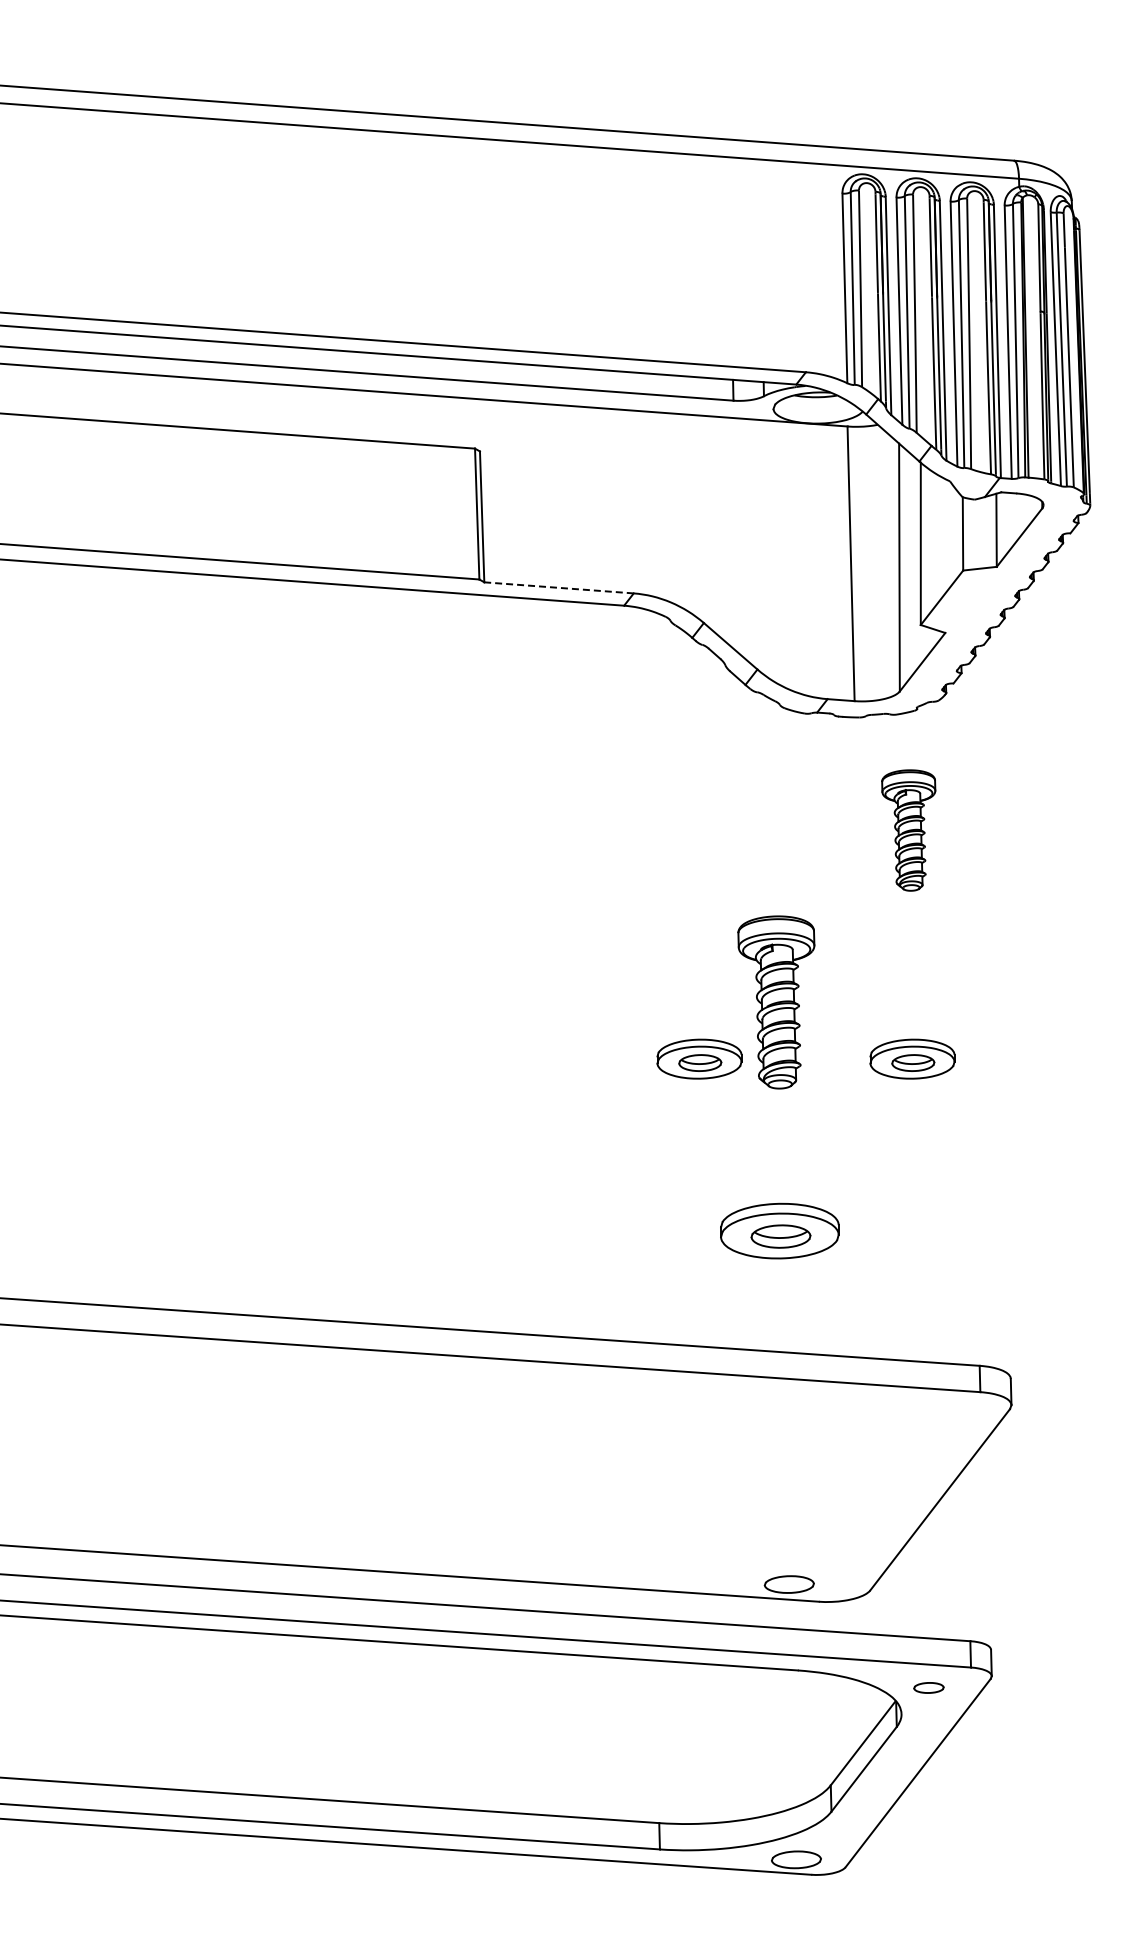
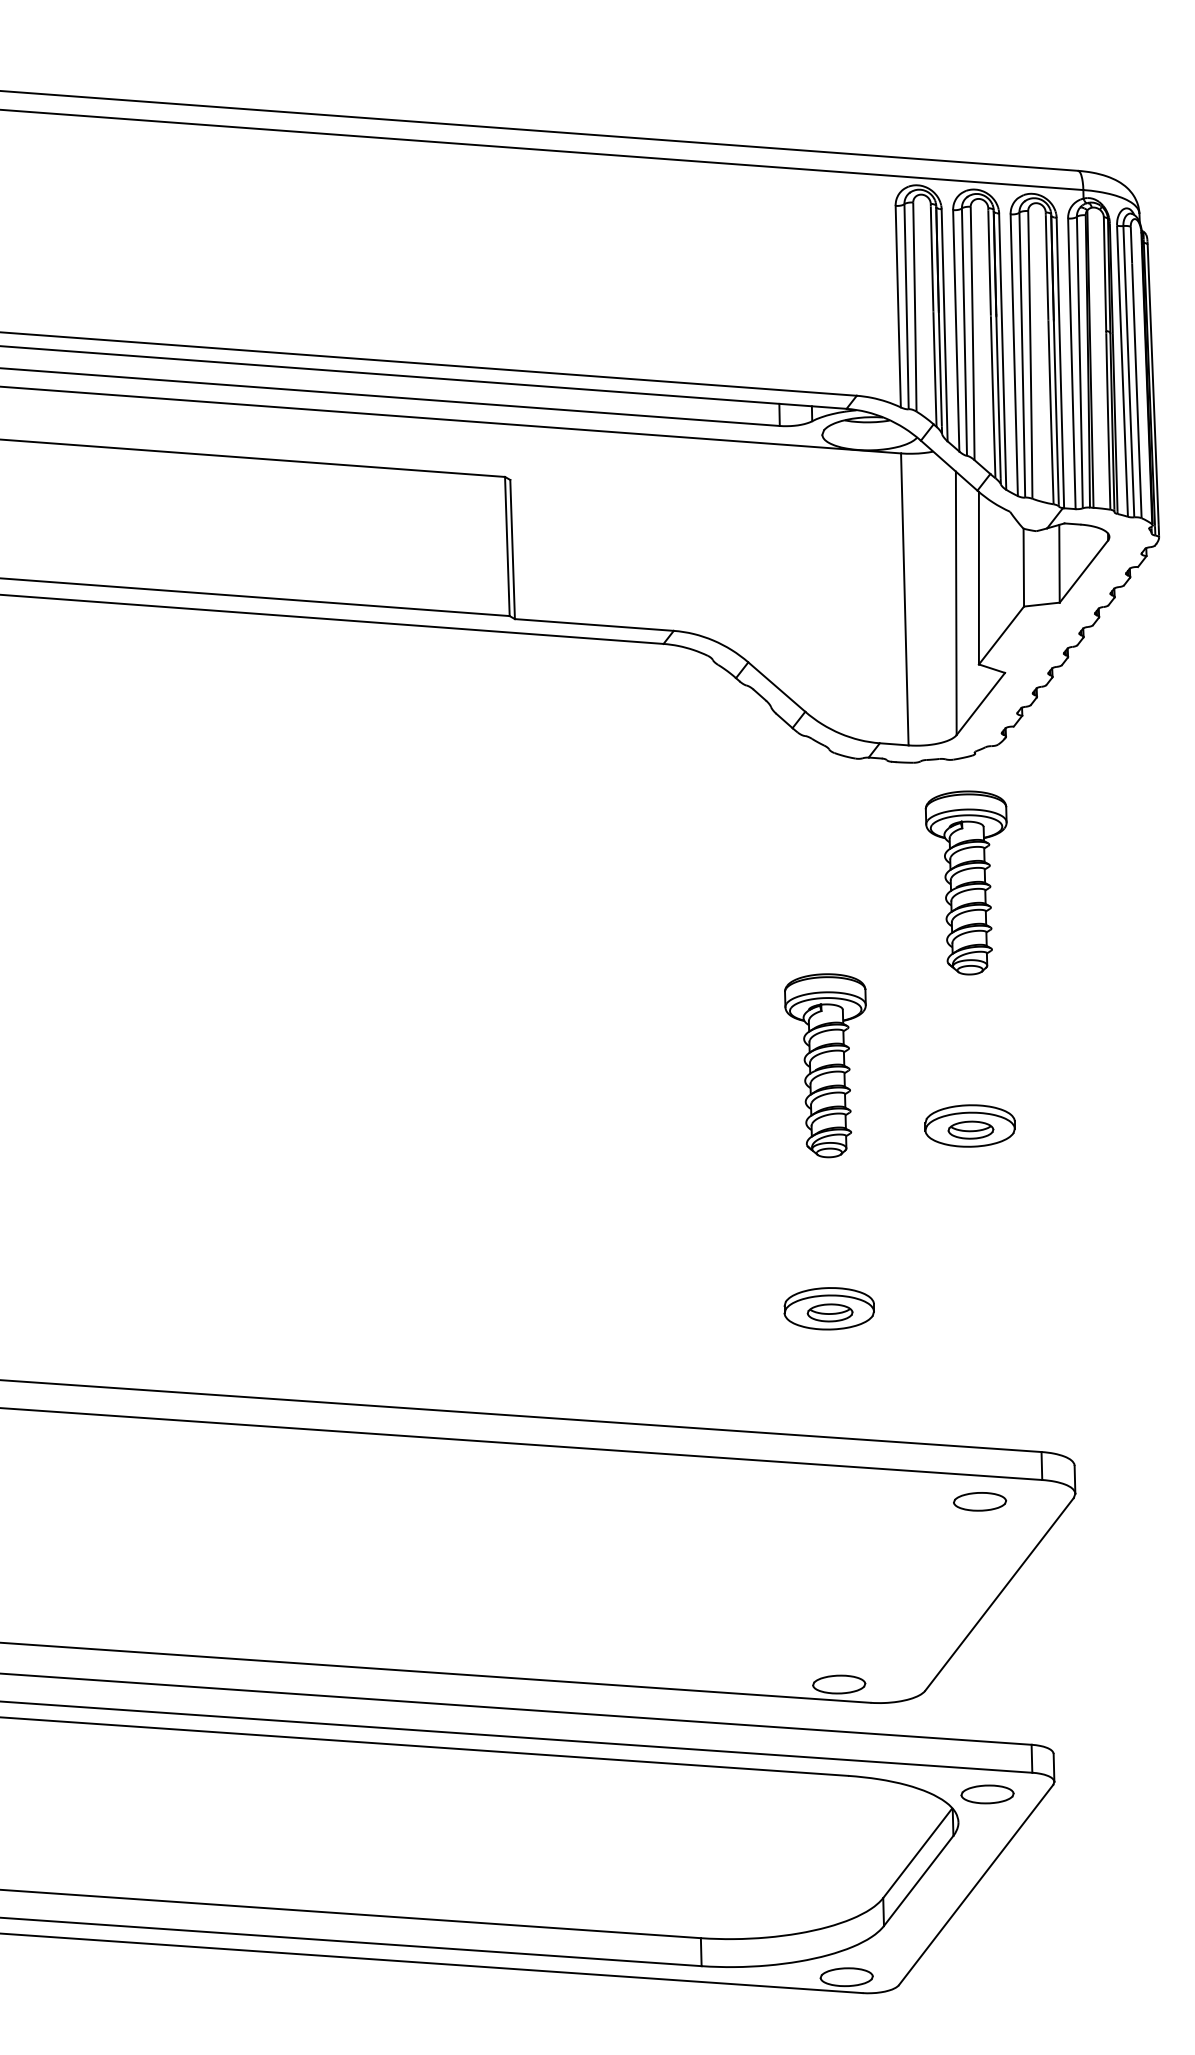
line: (559, 587) -> (594, 624), dashed -> solid
part: (908, 830) -> (965, 882), size x1.43
part: (699, 1058) -> (743, 1125), removed
part: (780, 1230) -> (829, 1308), size x0.71
part: (921, 1412) -> (979, 1501), added
part: (928, 1687) -> (987, 1793), size x1.67

